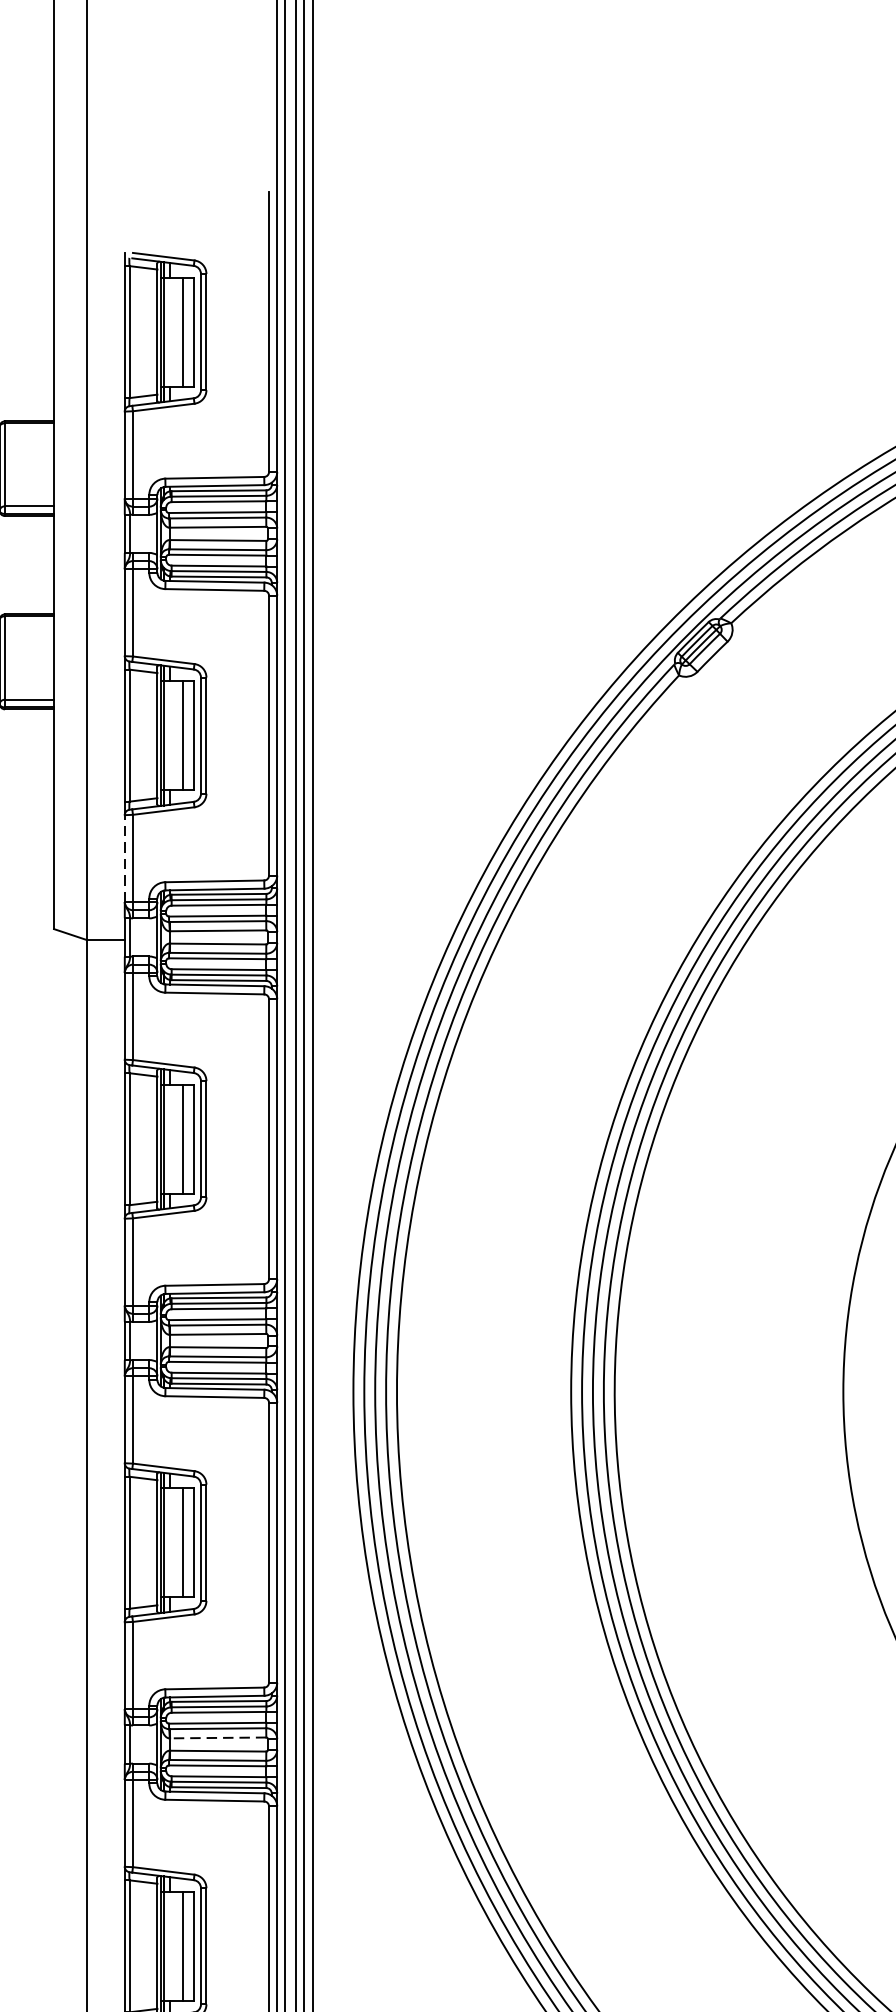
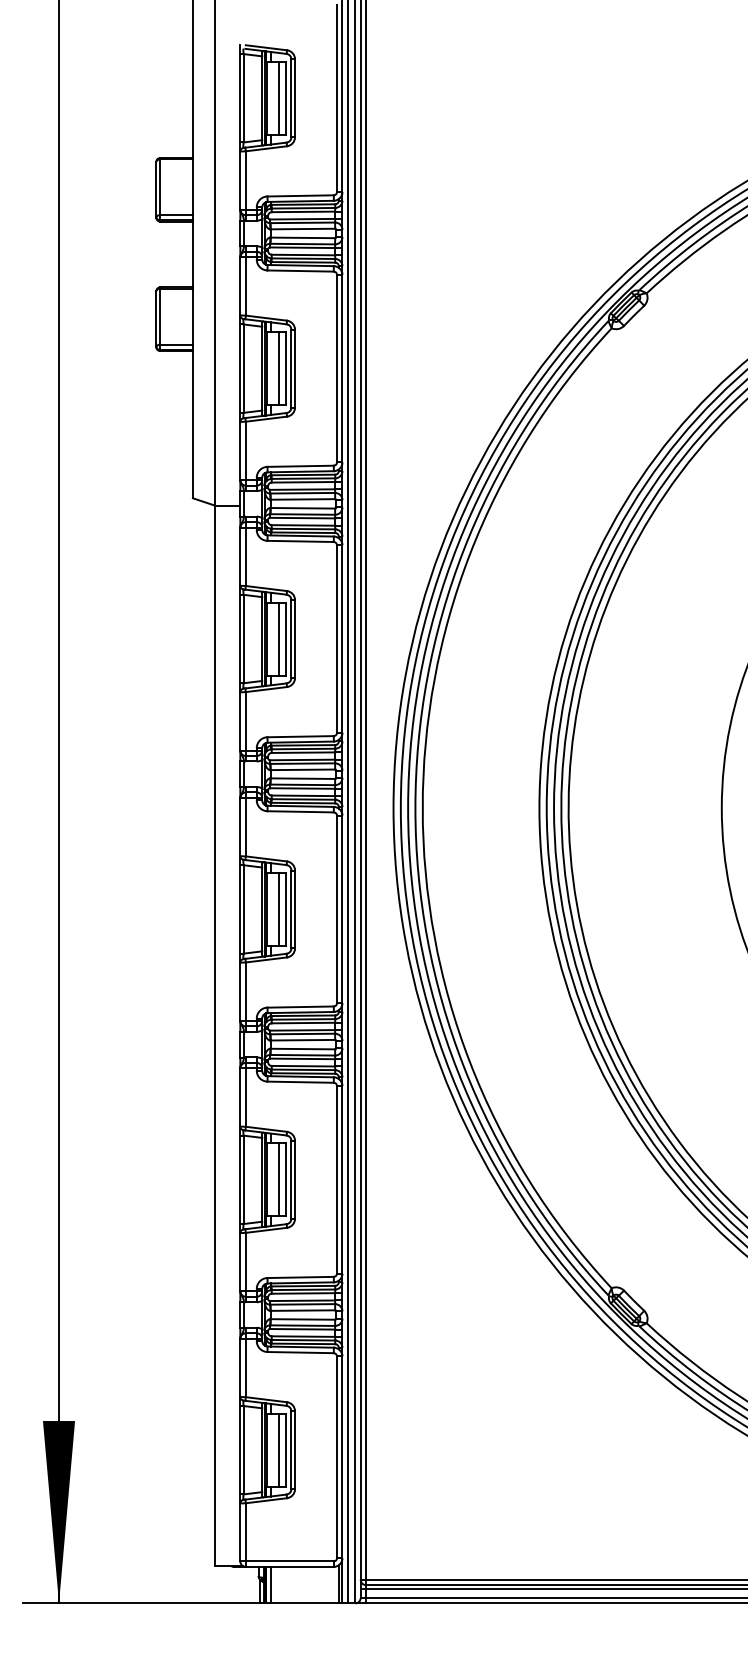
line: (125, 857) -> (240, 450), dashed -> solid
line: (217, 1738) -> (302, 1040), dashed -> solid

